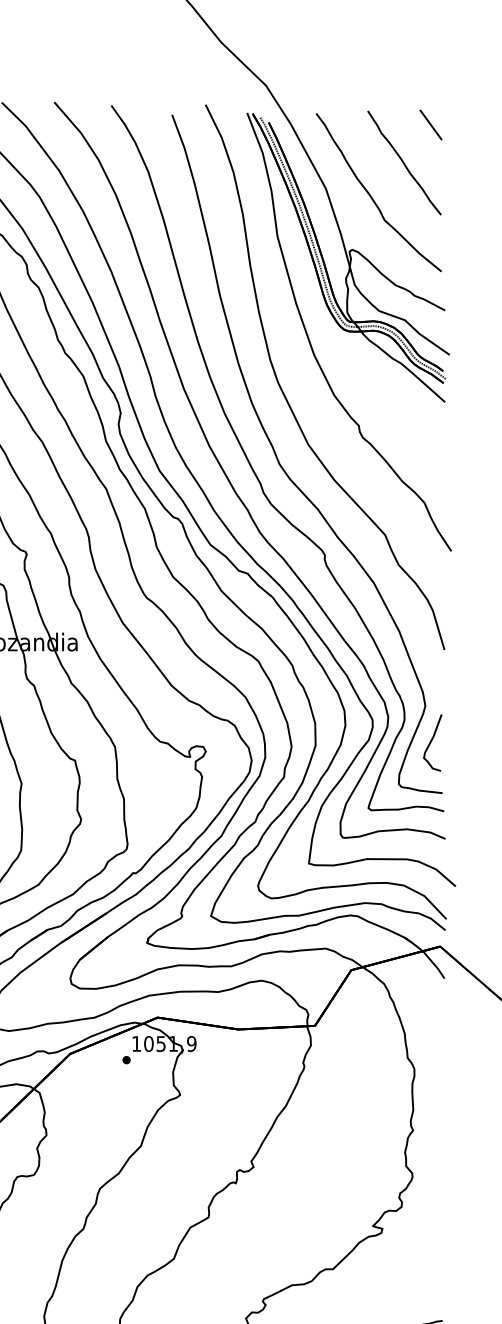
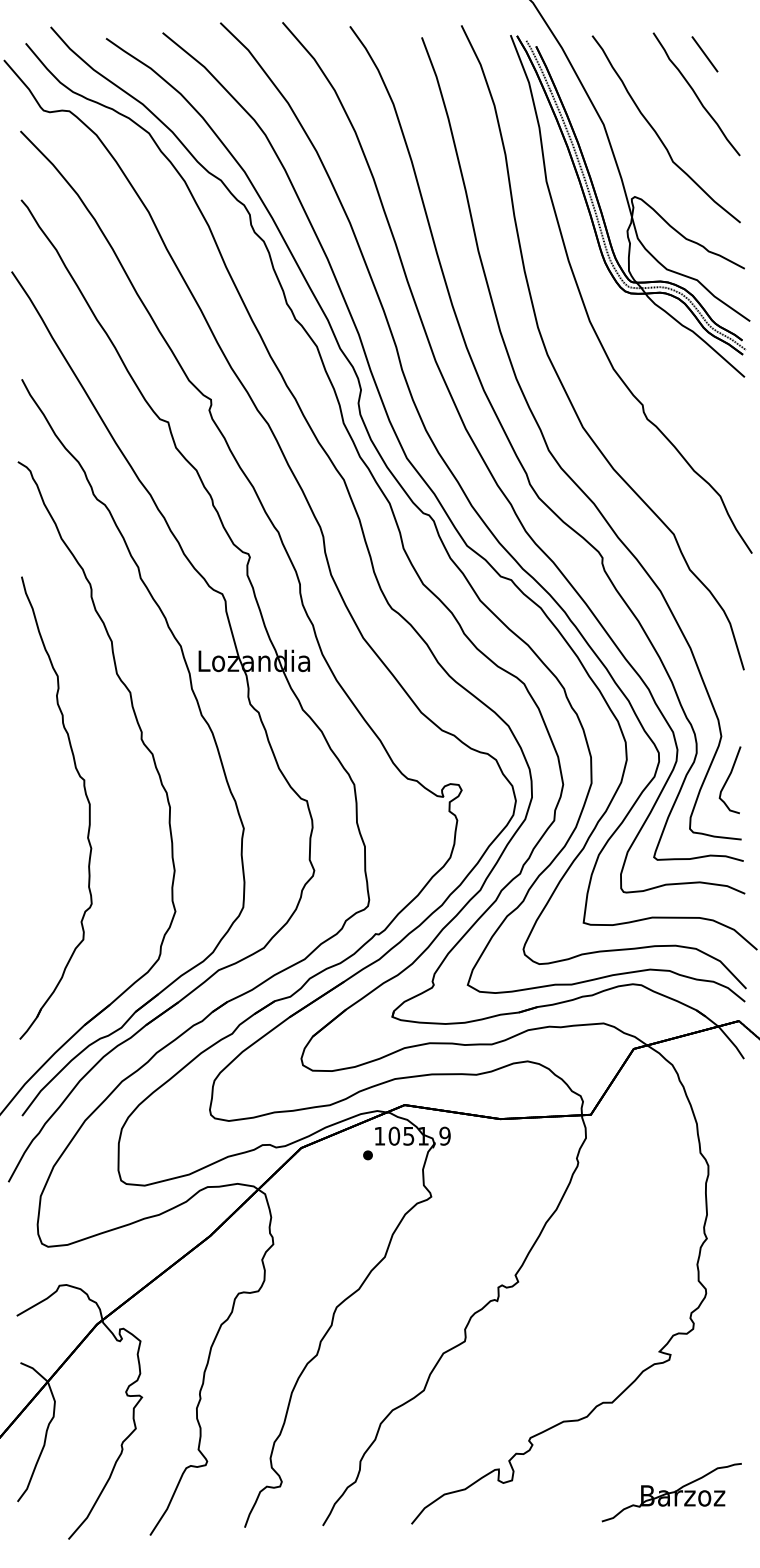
line: (430, 125) -> (704, 54), moved

